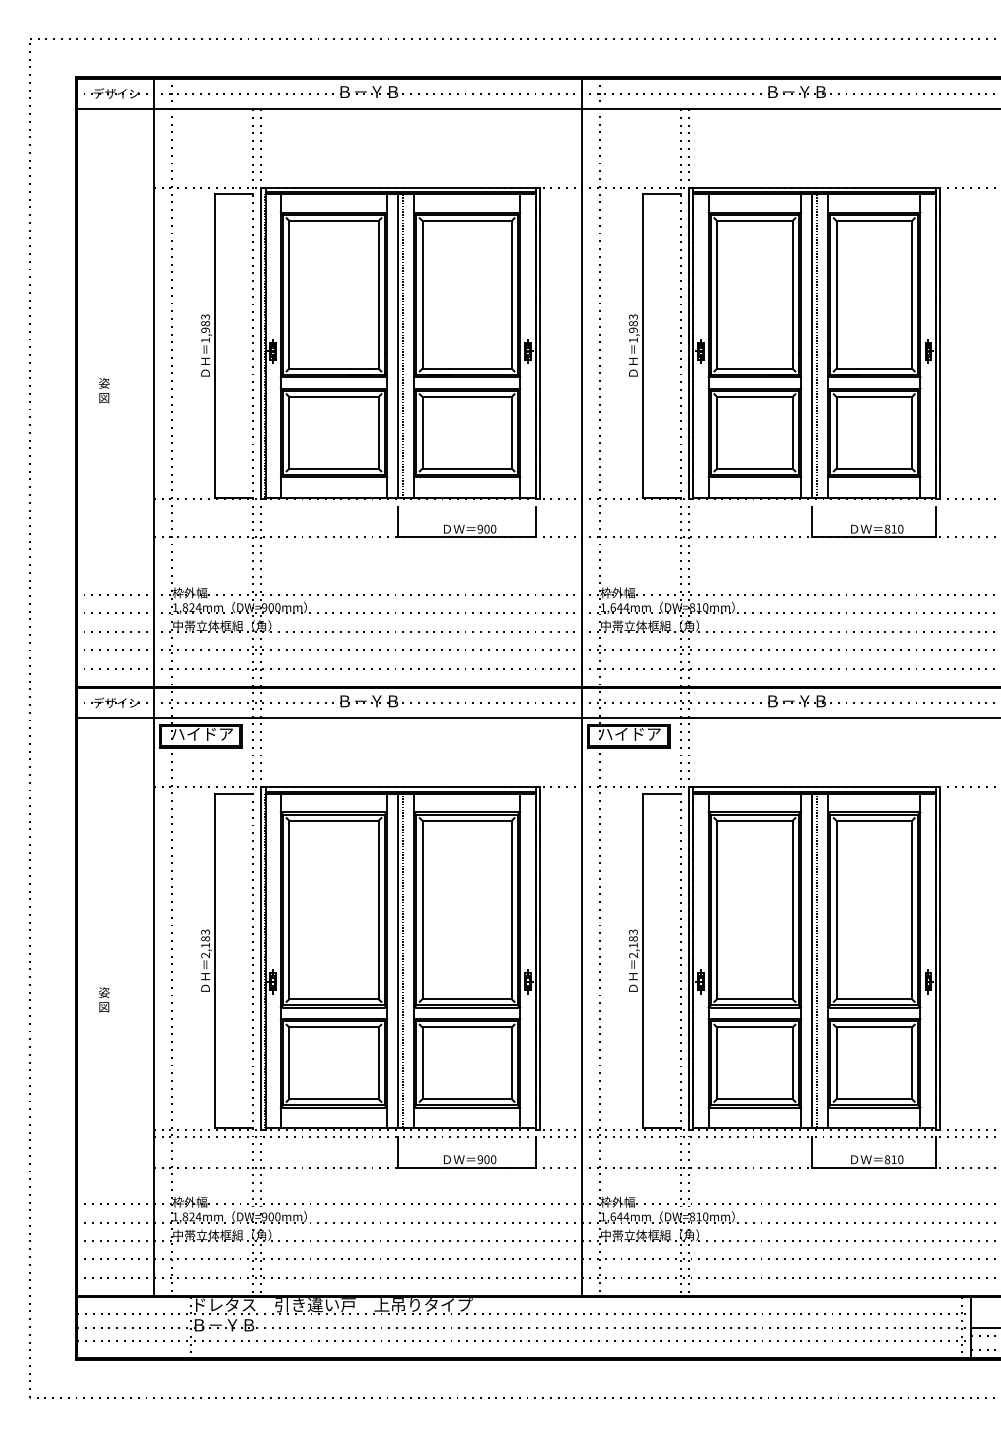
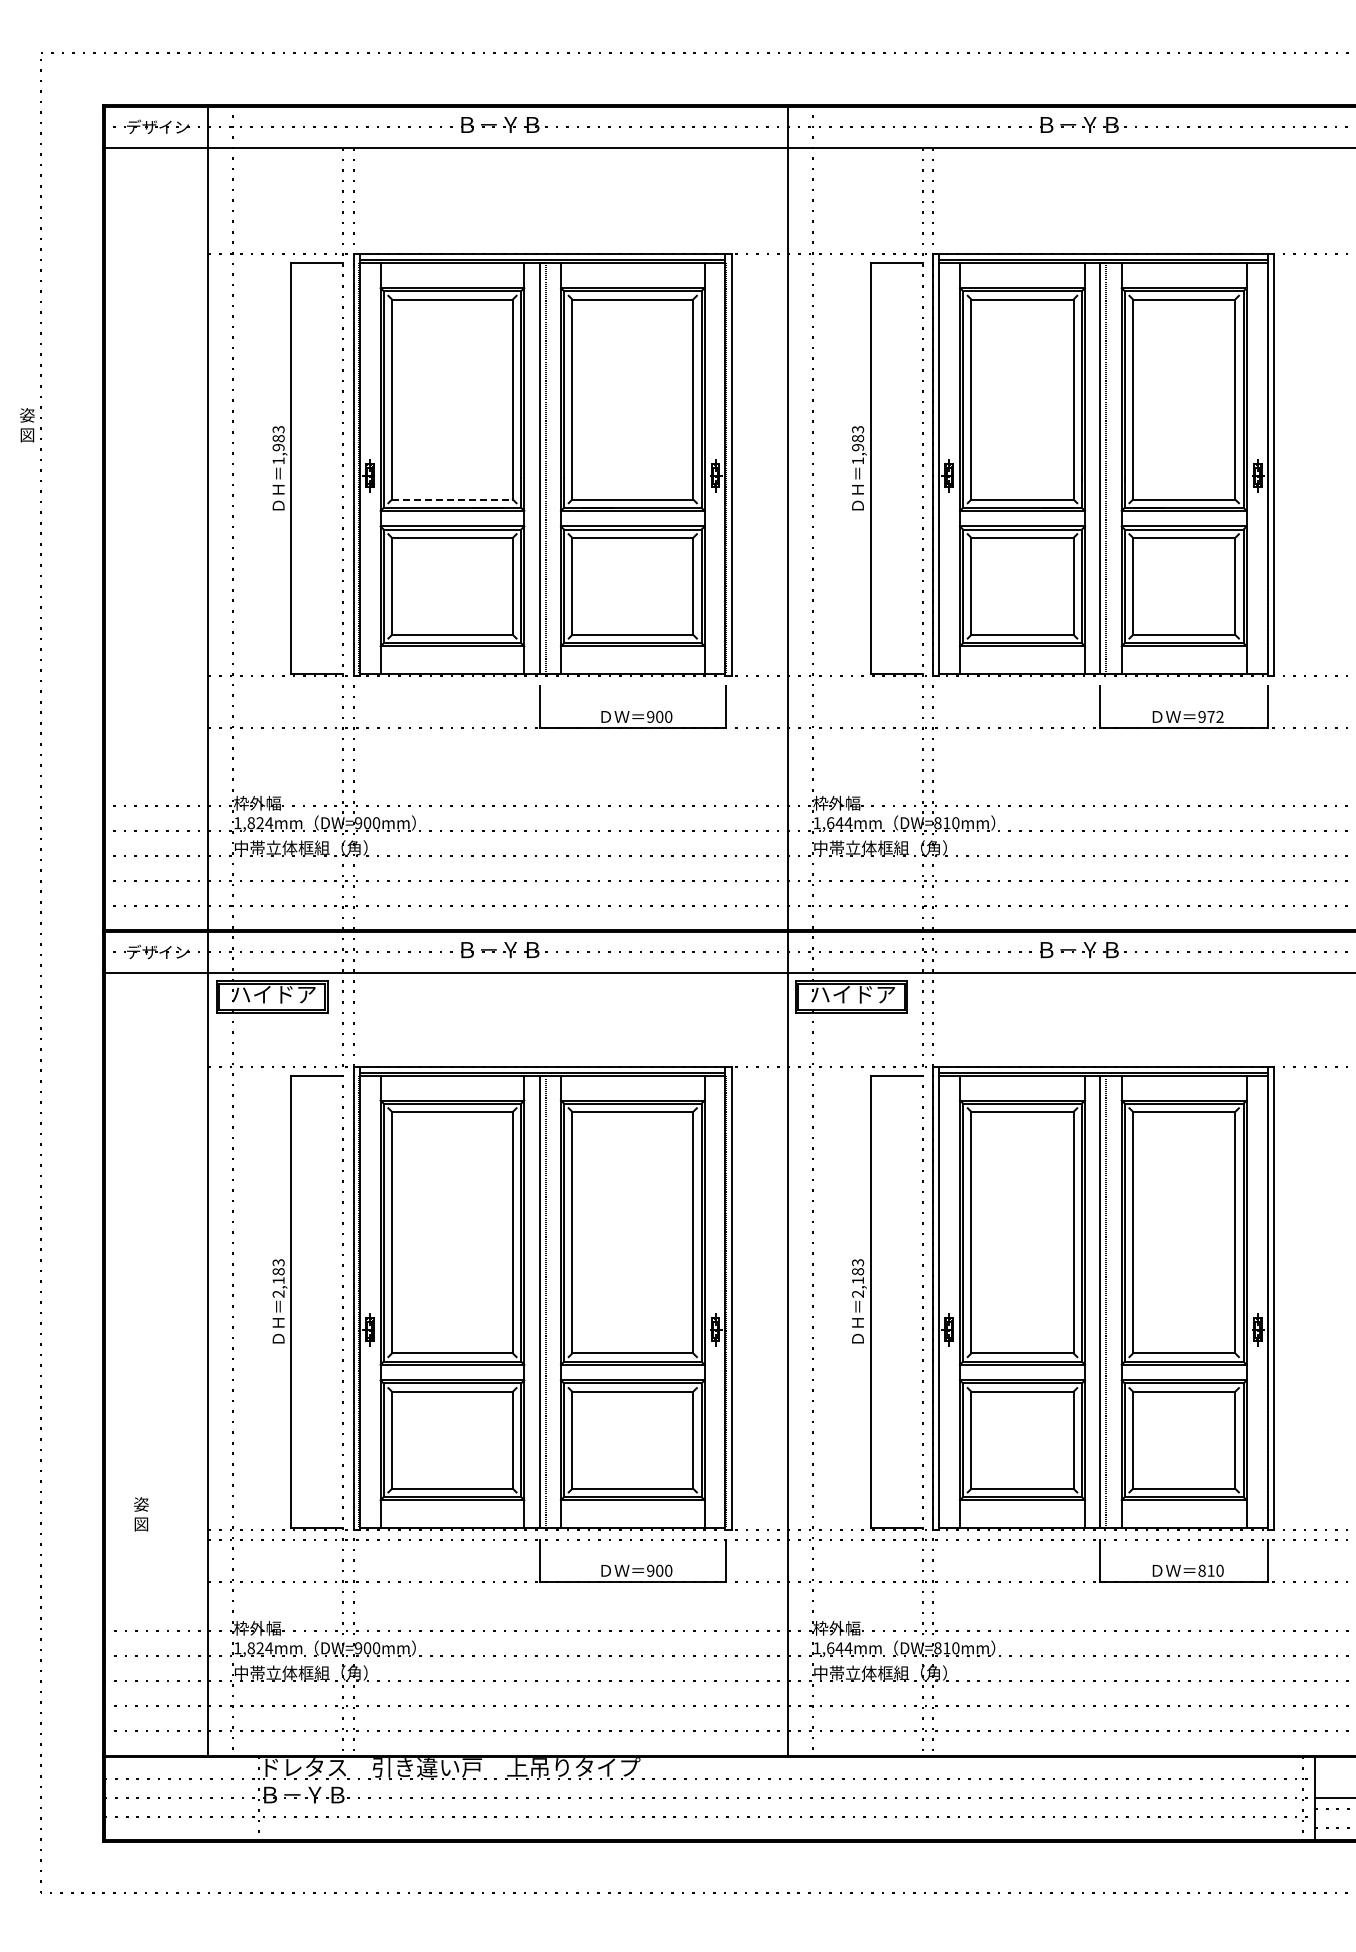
line: (333, 368) -> (452, 499), solid -> dashed
text: (104, 390) -> (27, 425), moved
text: (893, 528) -> (1210, 716), 810 -> 972
text: (104, 999) -> (141, 1514), moved

